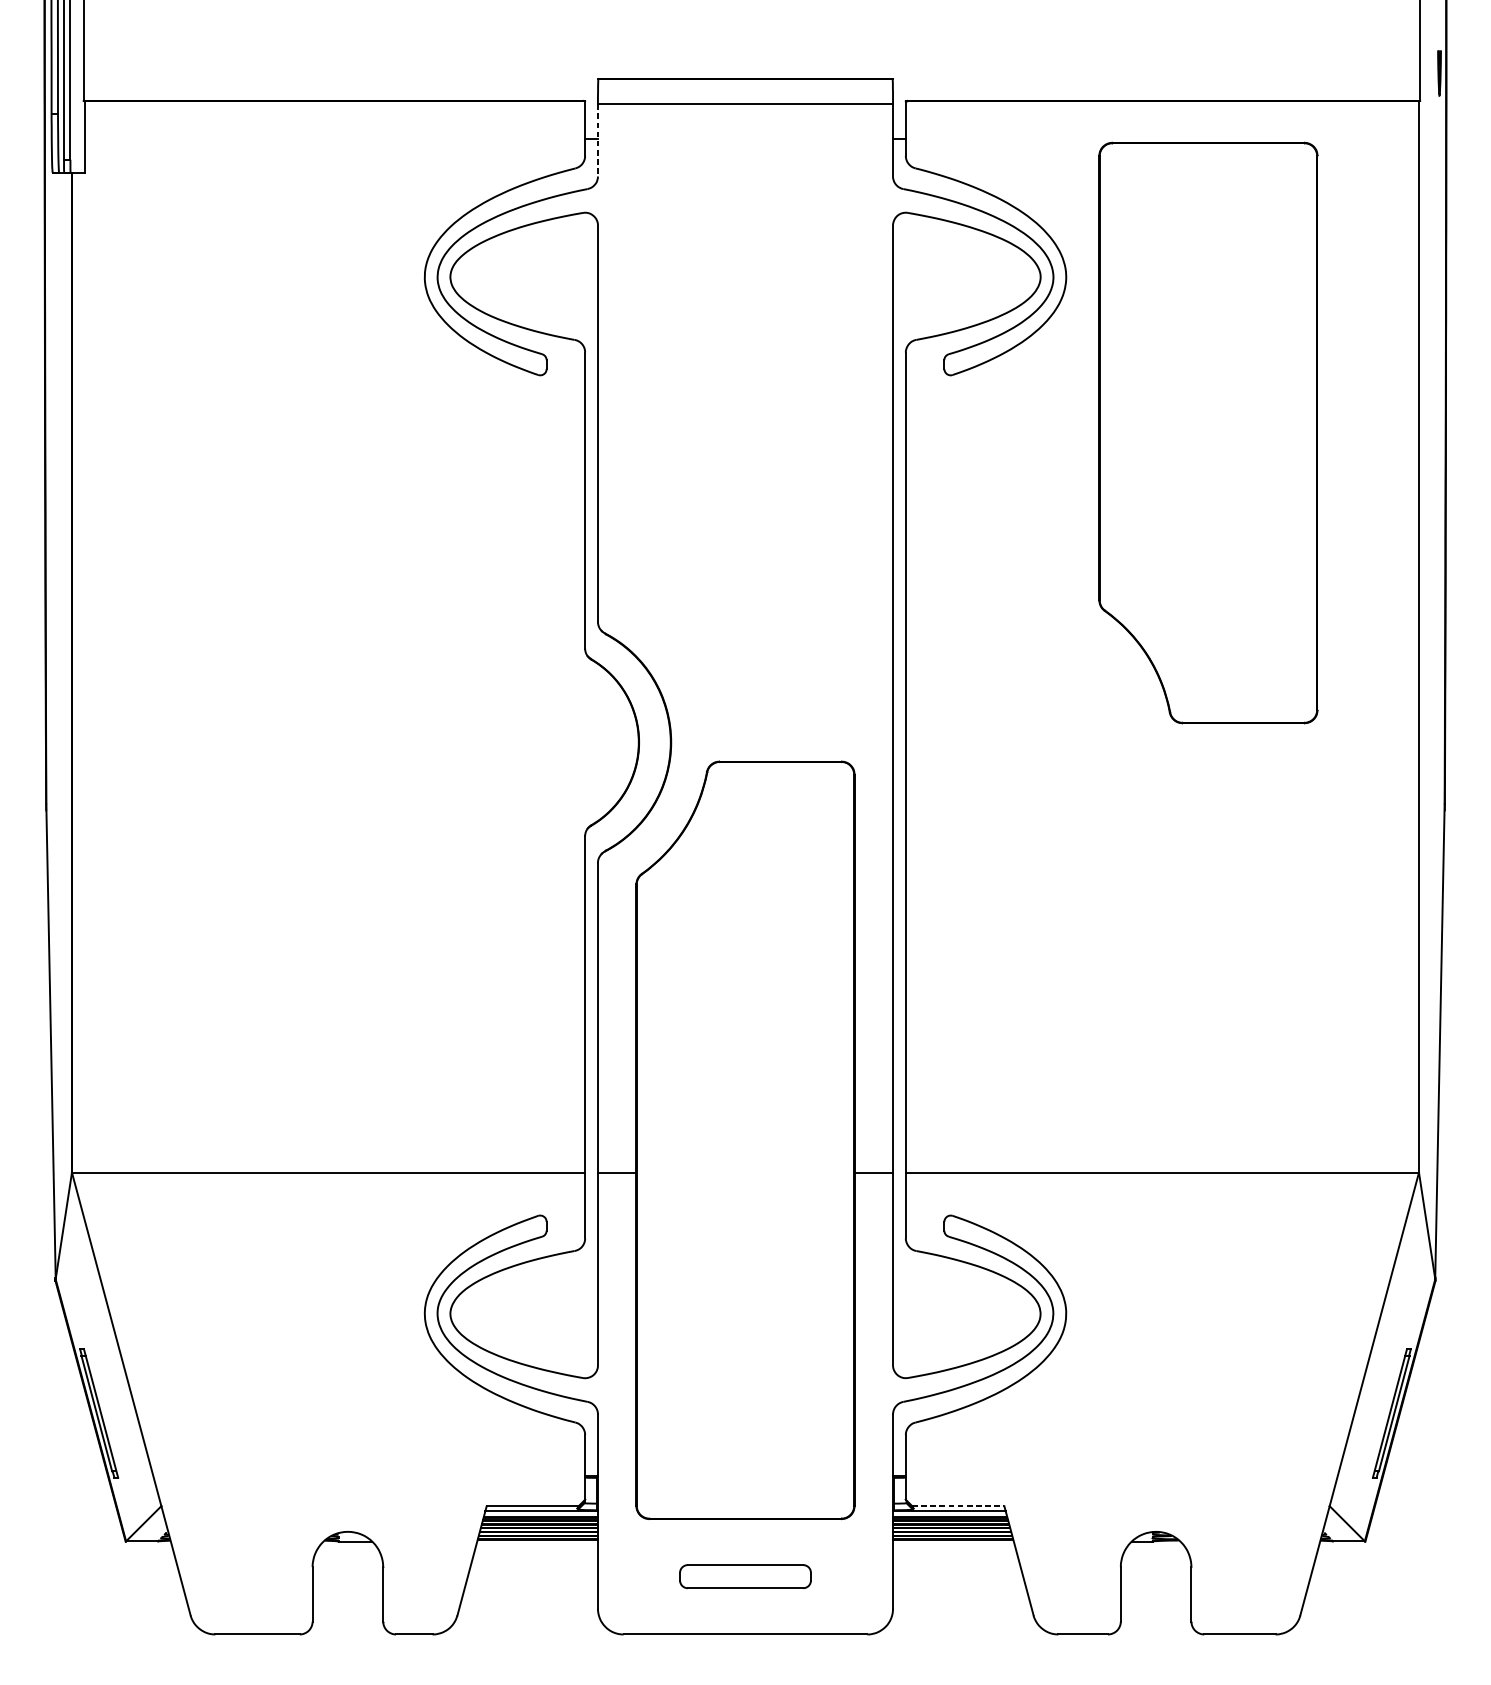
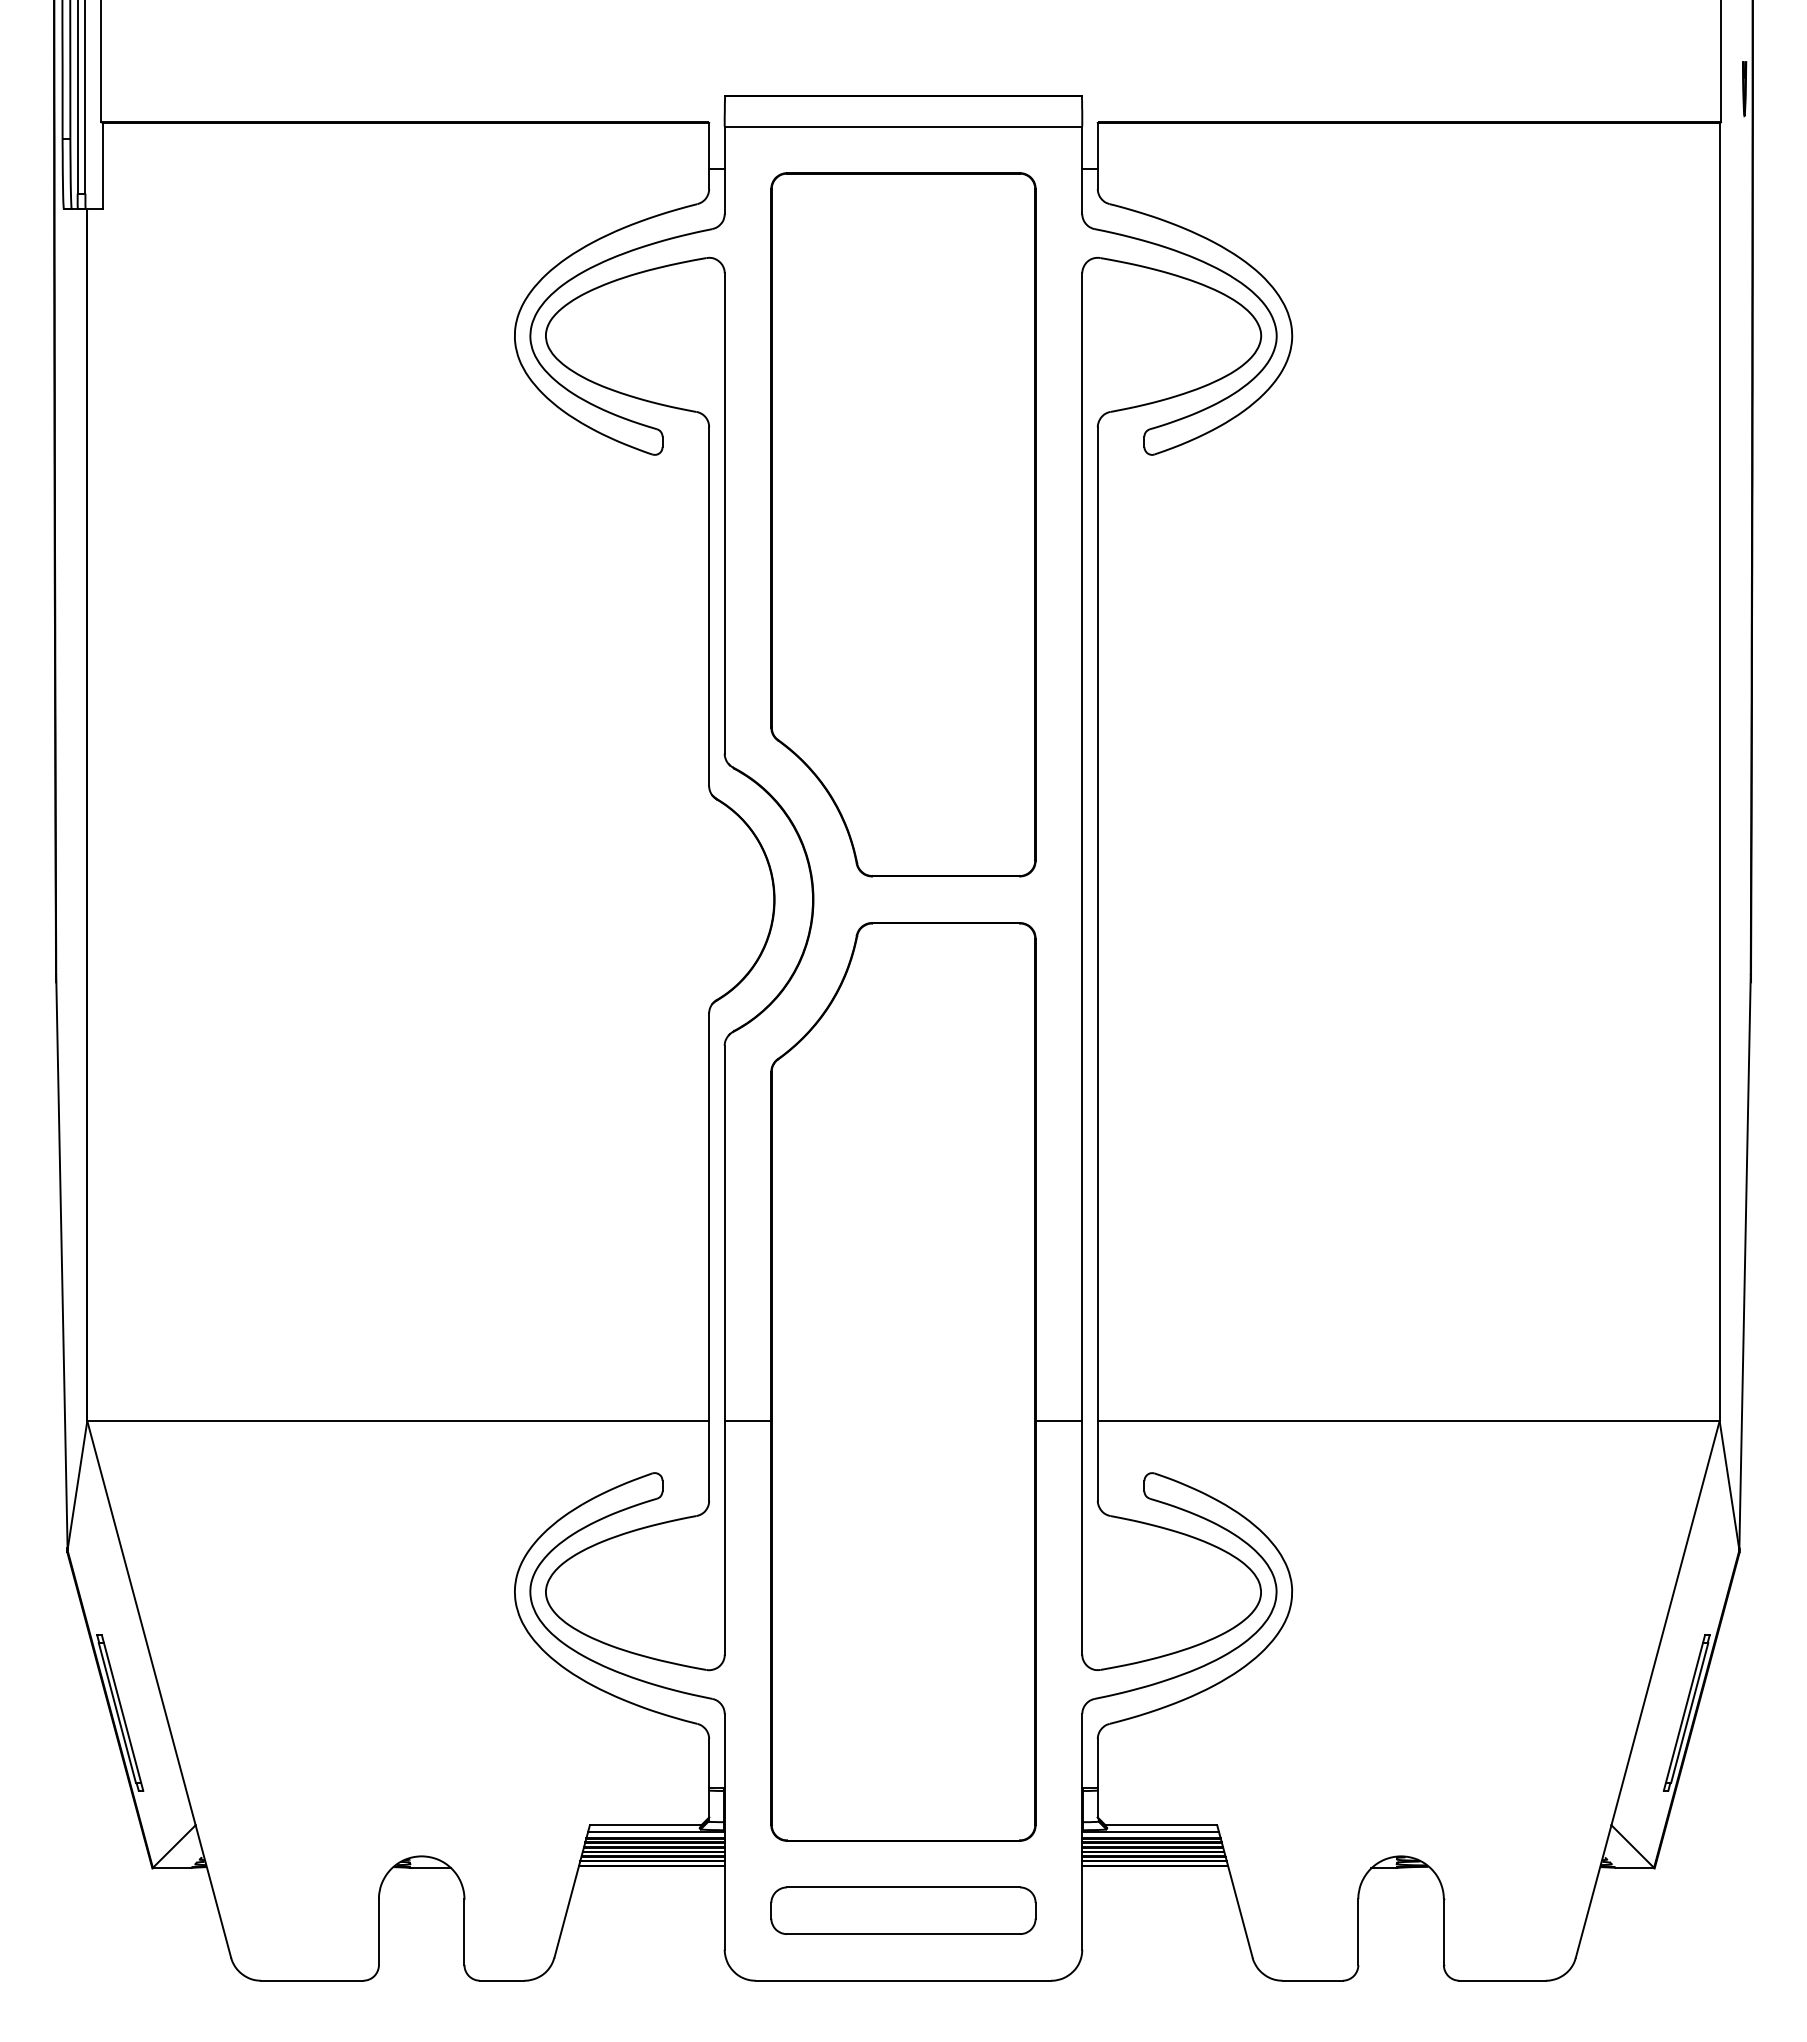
line: (597, 140) -> (724, 170), dashed -> solid
part: (1208, 432) -> (903, 524), moved
line: (958, 1506) -> (1161, 1825), dashed -> solid
part: (745, 1576) -> (903, 1910), size x1.67

